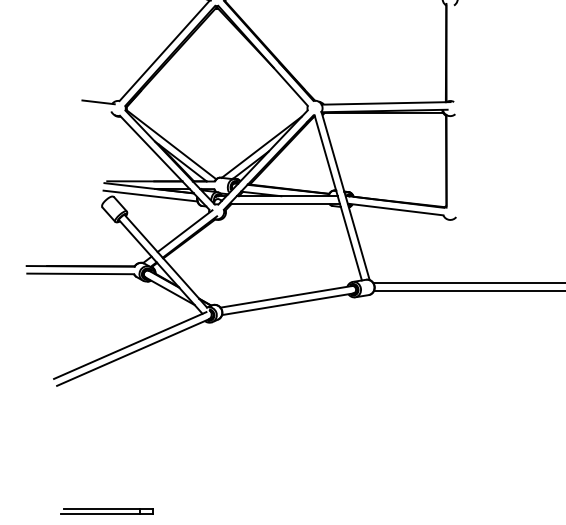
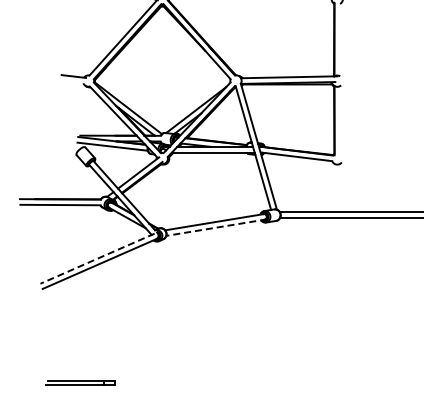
line: (289, 303) -> (216, 227), solid -> dashed
line: (130, 345) -> (97, 258), solid -> dashed

